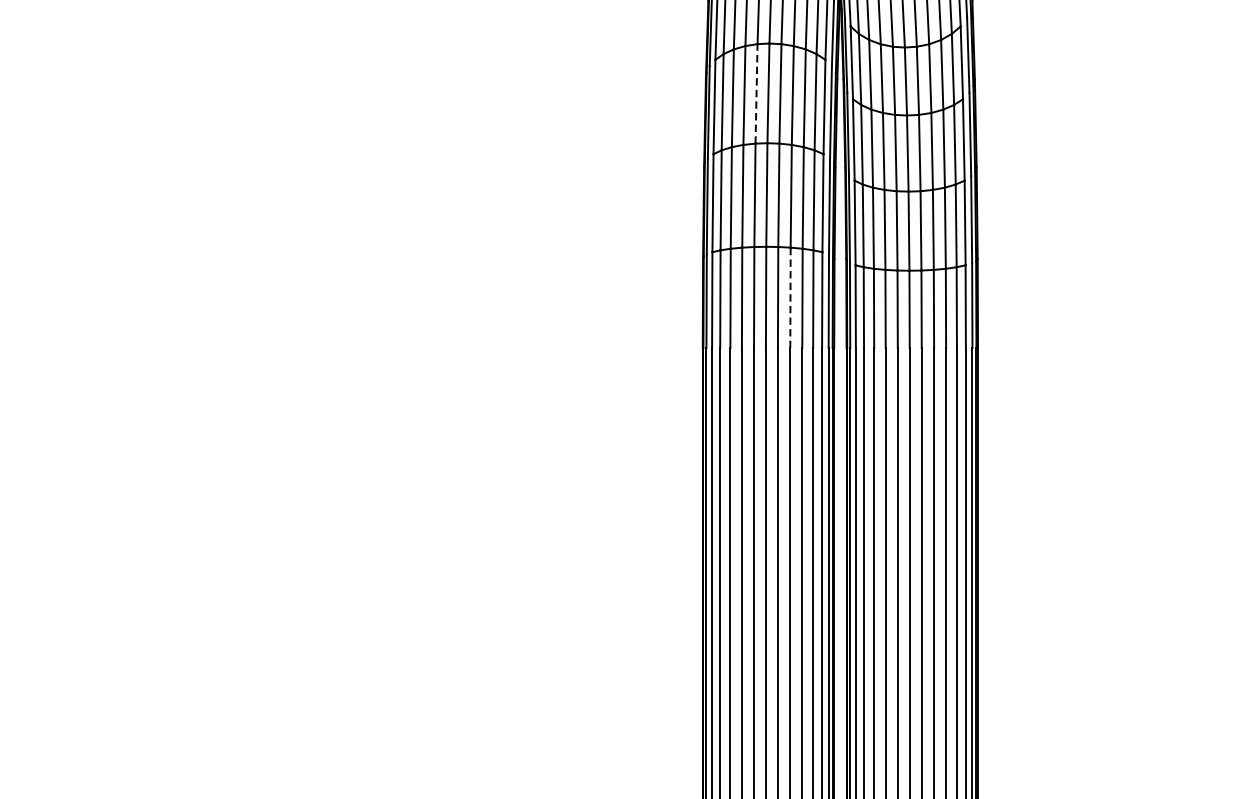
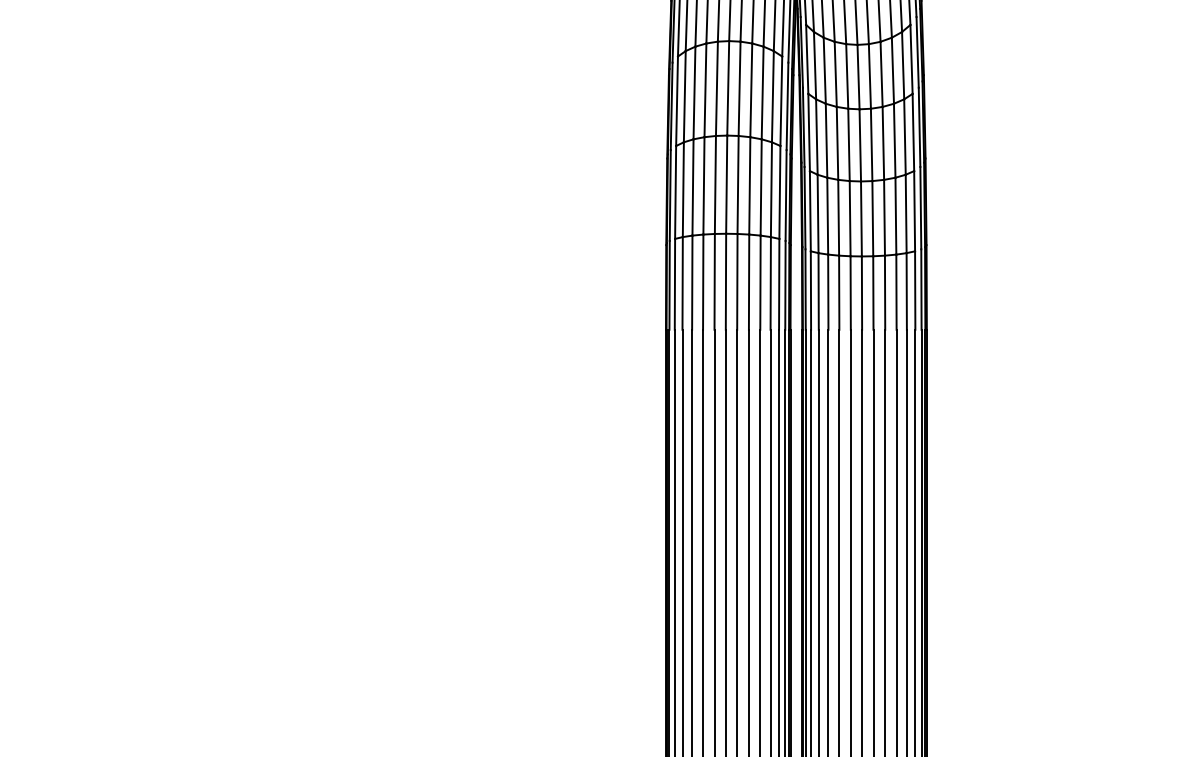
line: (756, 93) -> (716, 88), dashed -> solid
line: (790, 298) -> (749, 282), dashed -> solid

